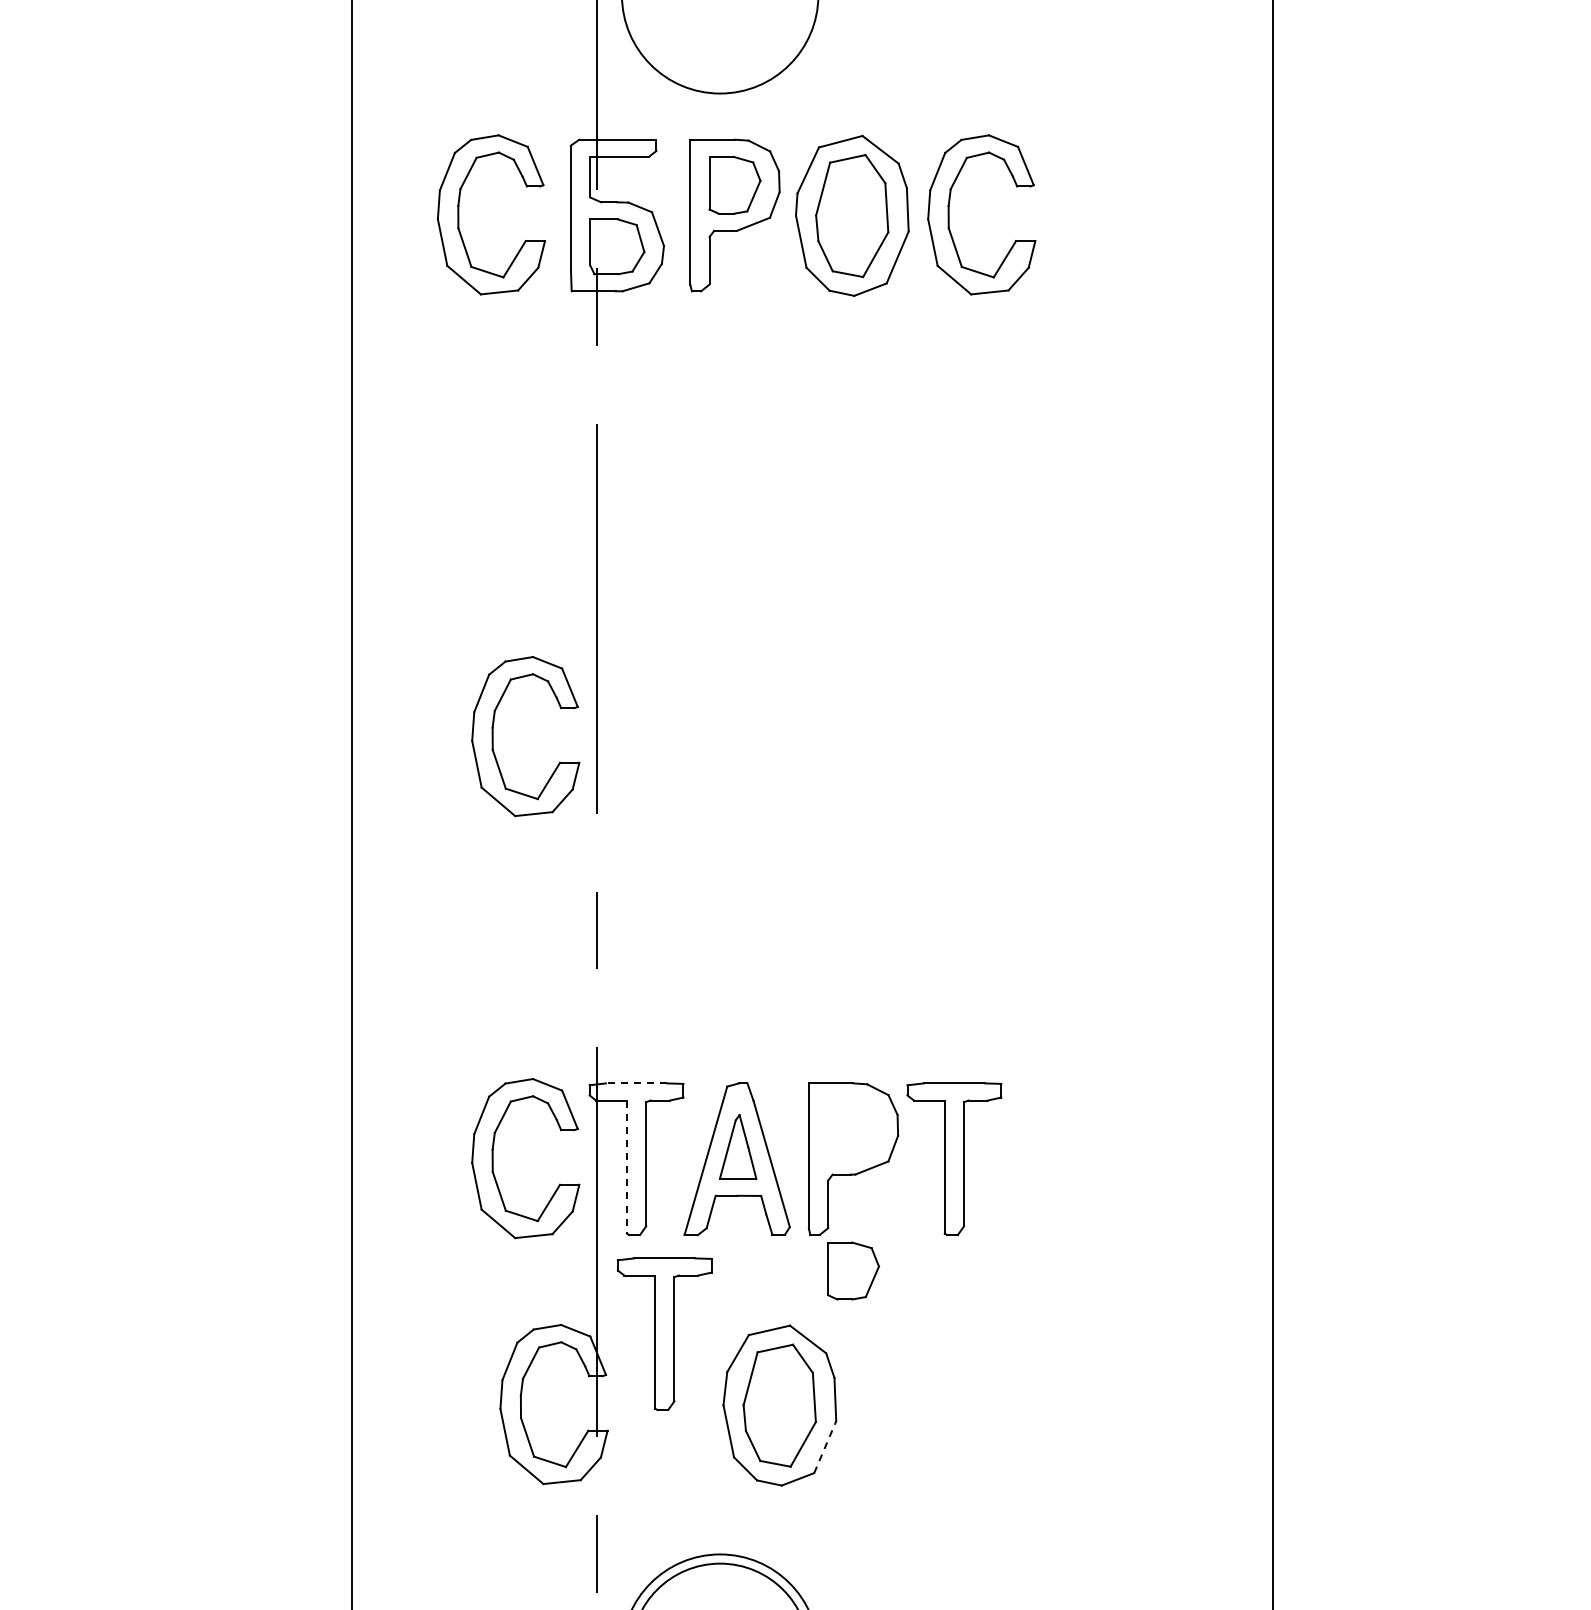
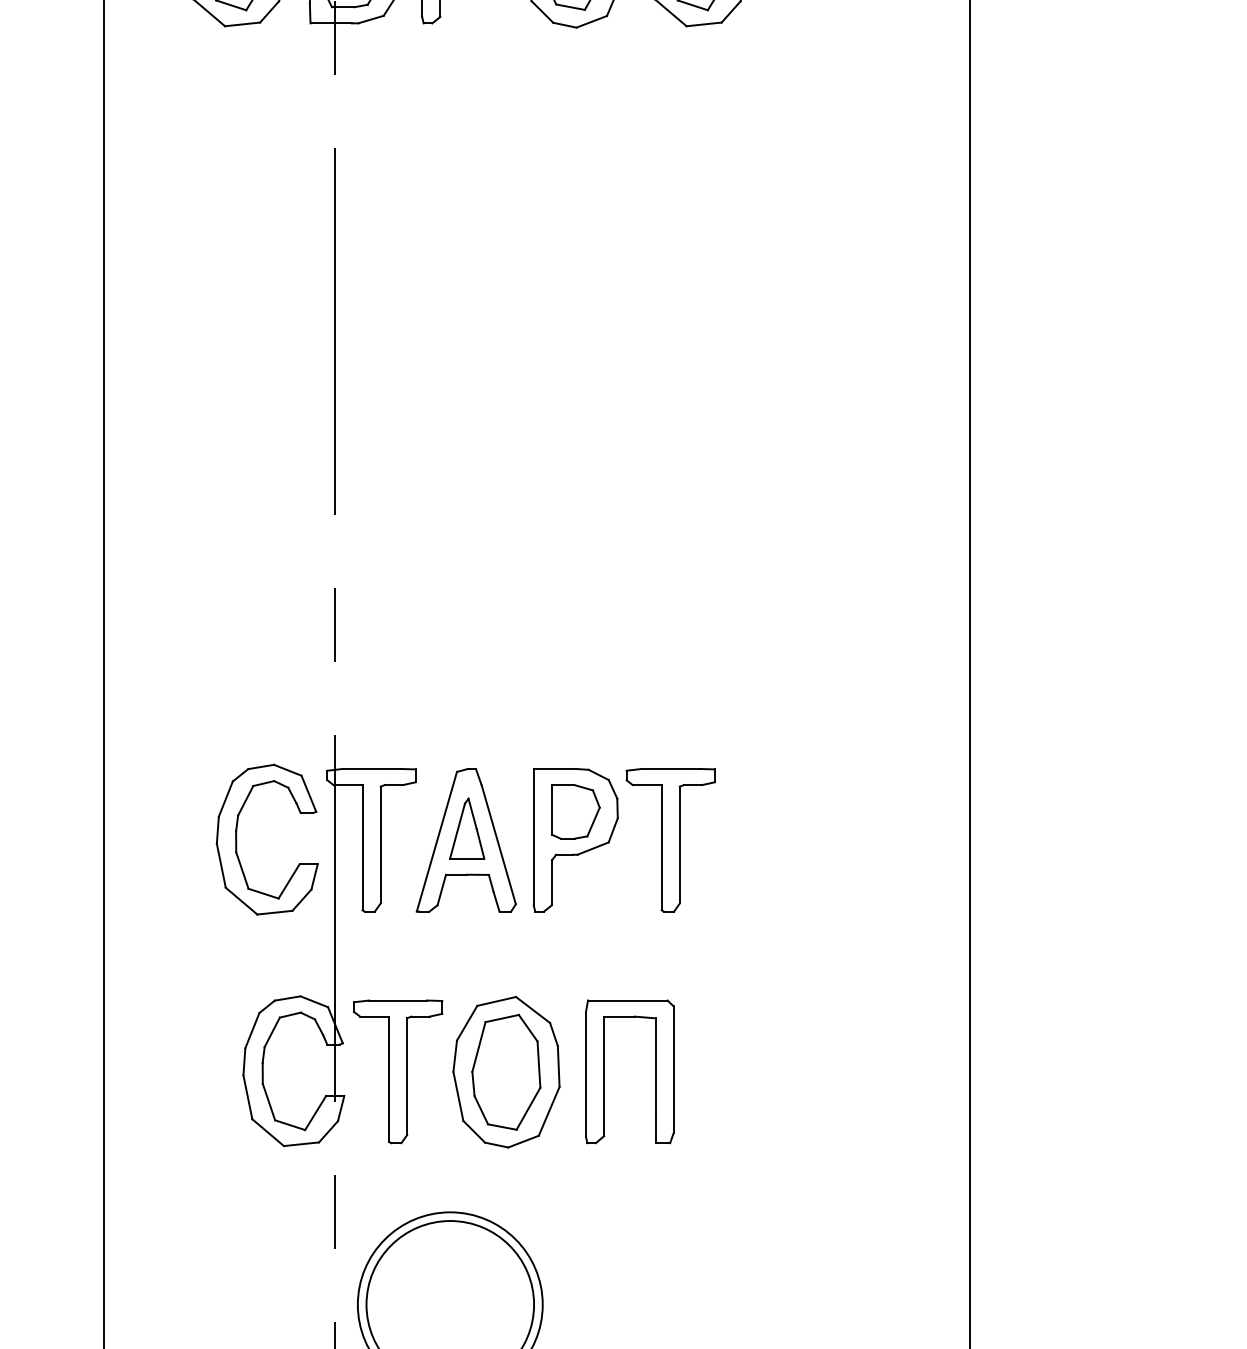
part: (493, 736) -> (236, 442), removed
line: (636, 1083) -> (371, 769), dashed -> solid
line: (626, 1167) -> (362, 848), dashed -> solid
part: (853, 1270) -> (575, 811), moved
part: (664, 1333) -> (397, 1071), moved
part: (884, 1404) -> (604, 1071), added
line: (825, 1446) -> (549, 1110), dashed -> solid

